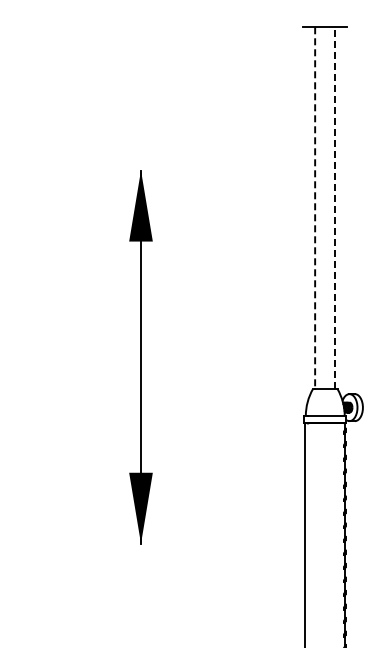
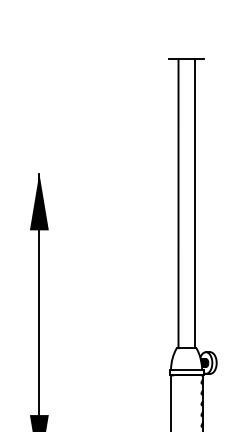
line: (315, 208) -> (178, 203), dashed -> solid
line: (335, 208) -> (194, 203), dashed -> solid

